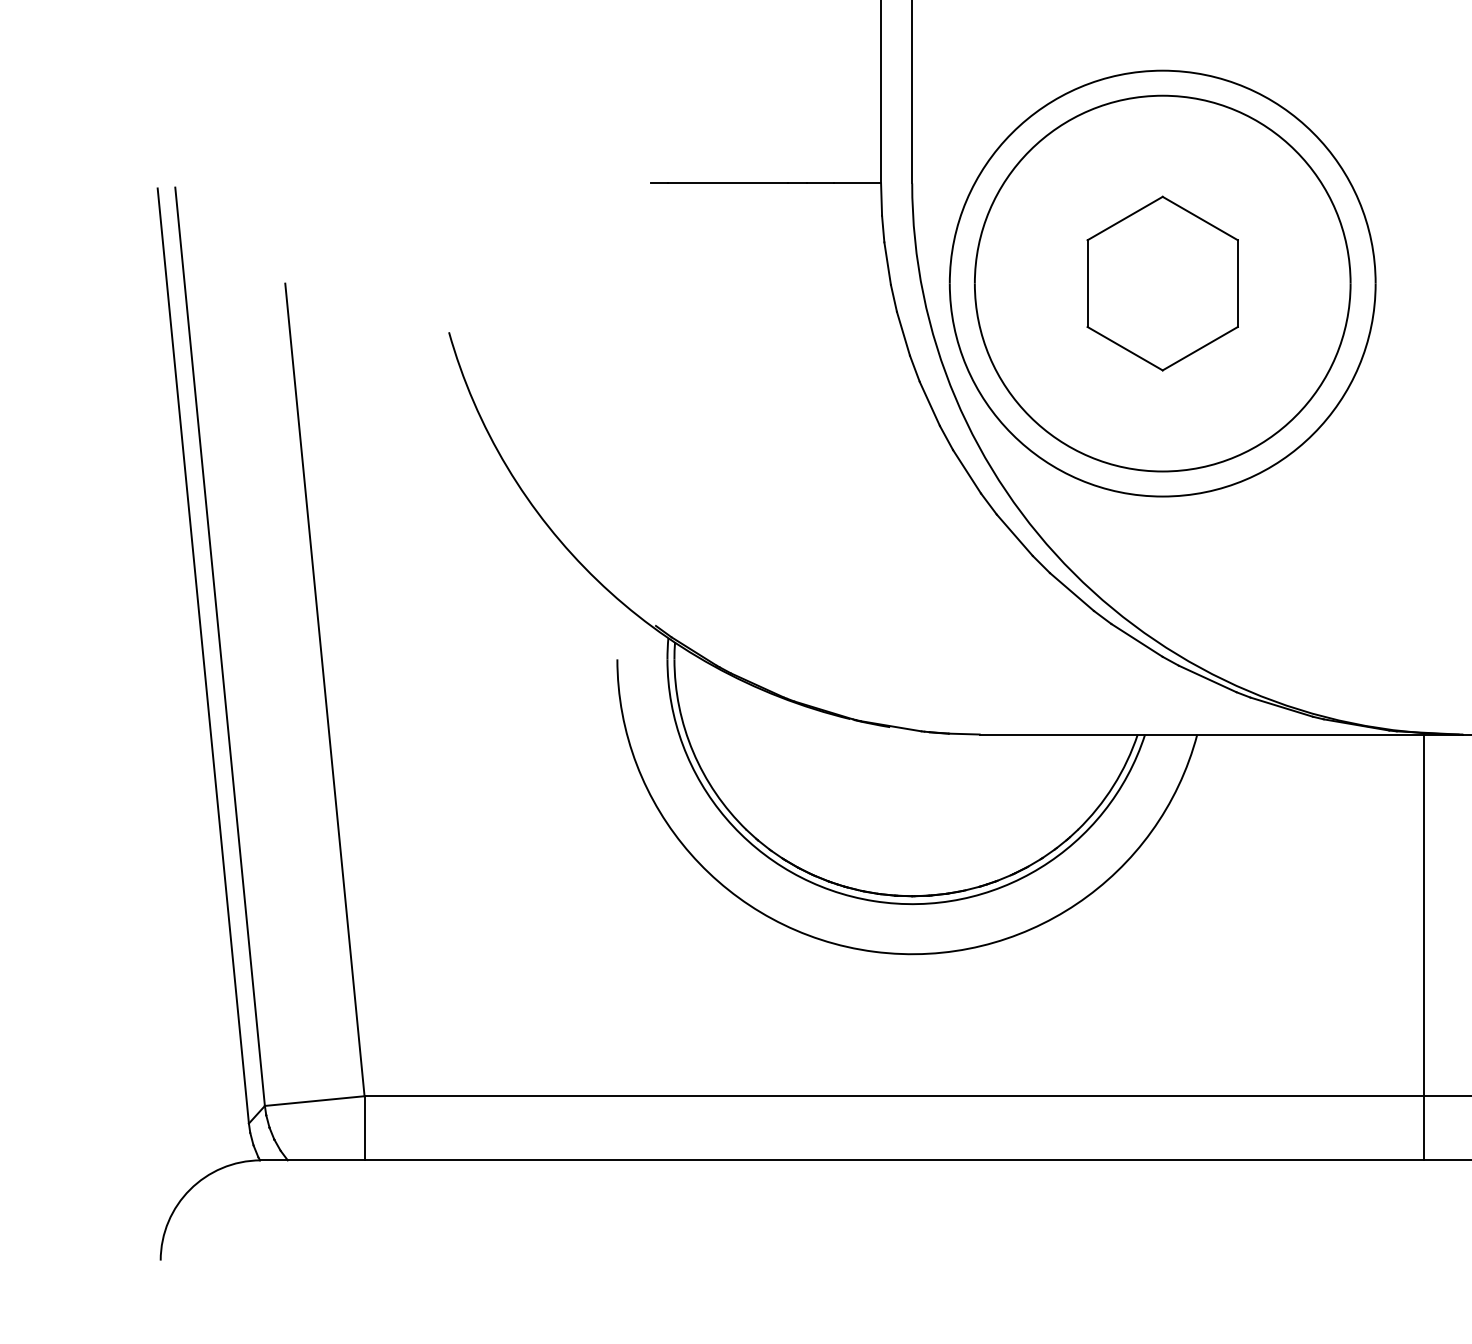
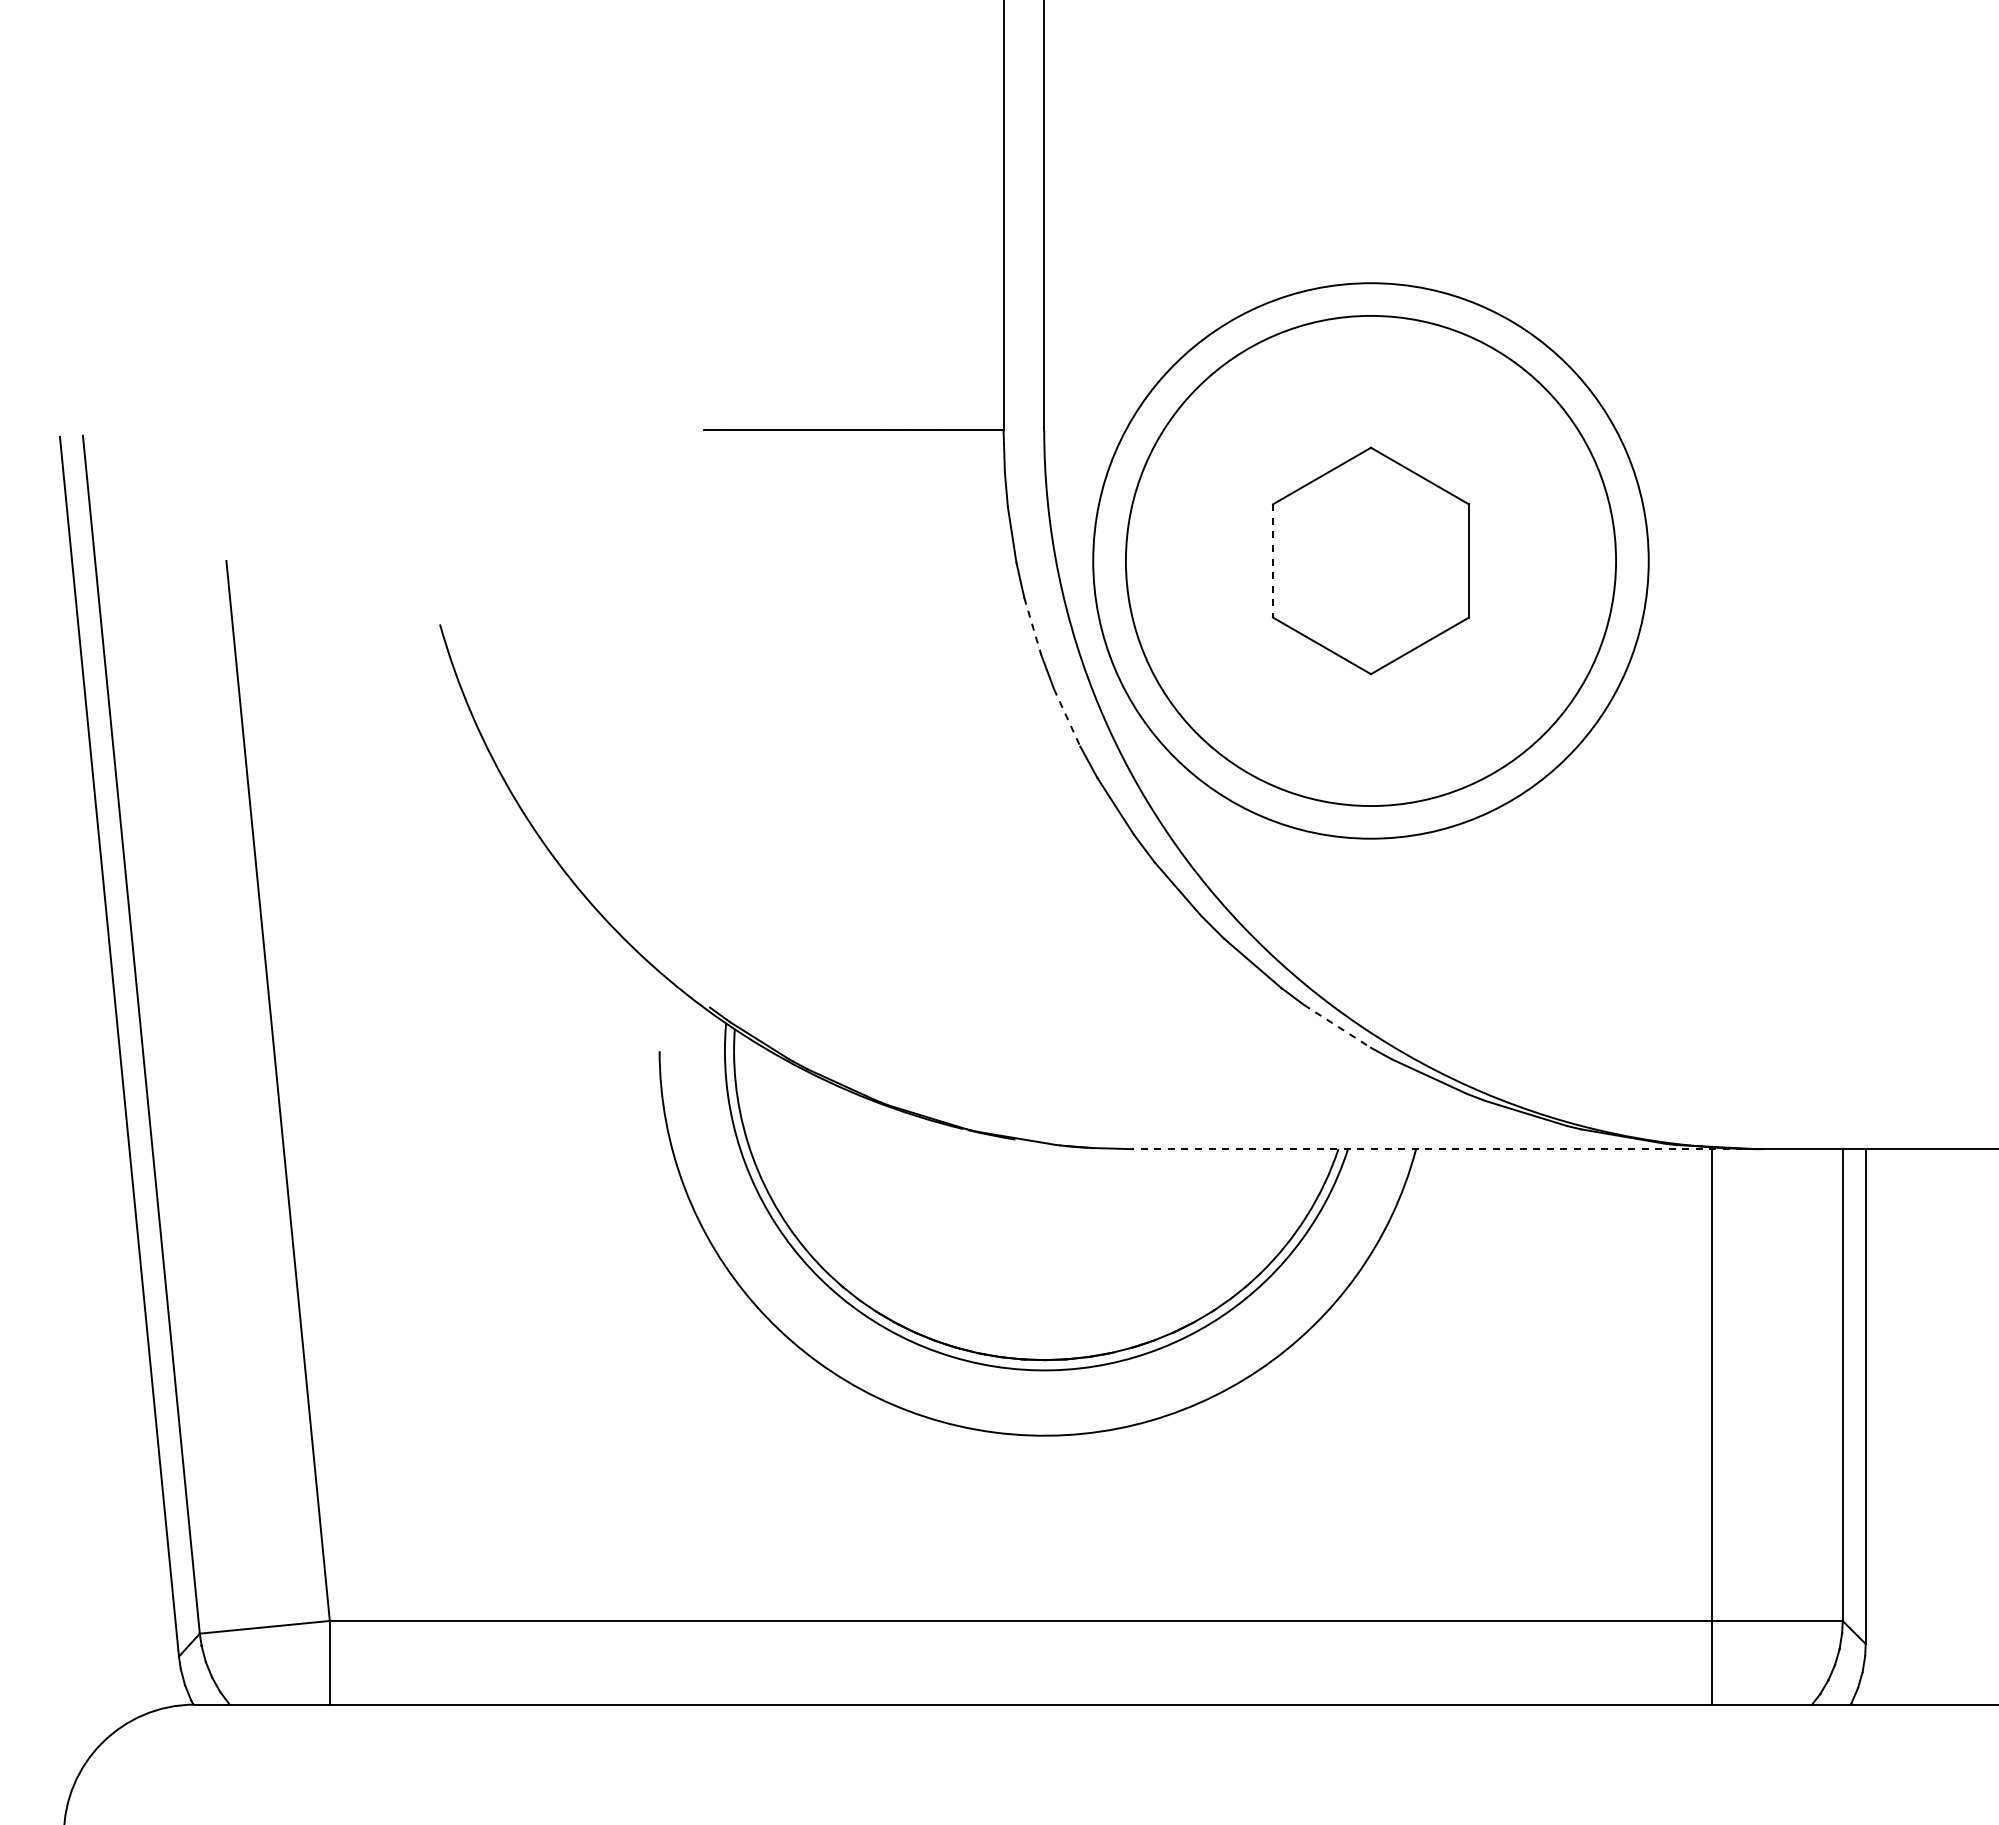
line: (1087, 283) -> (1272, 560), solid -> dashed
line: (903, 333) -> (1032, 626), solid -> dashed
line: (930, 403) -> (1067, 717), solid -> dashed
line: (1137, 640) -> (1337, 1026), solid -> dashed
line: (1219, 734) -> (1444, 1149), solid -> dashed

